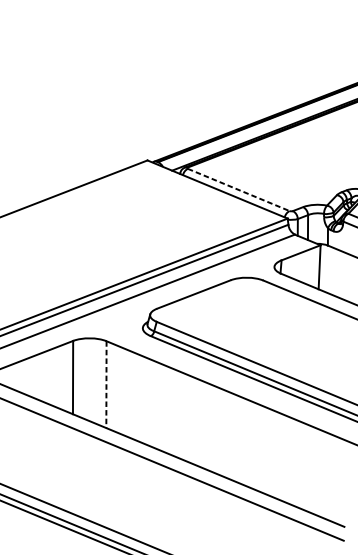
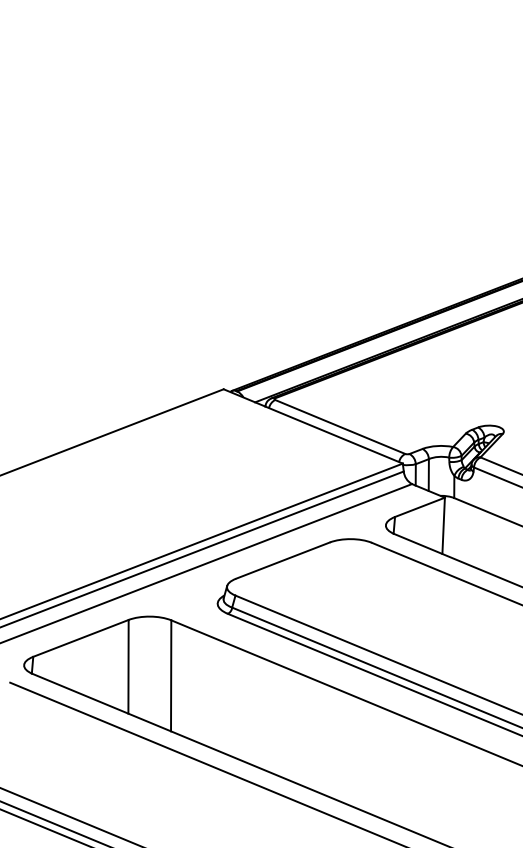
line: (238, 190) -> (340, 427), dashed -> solid
line: (106, 384) -> (171, 675), dashed -> solid

